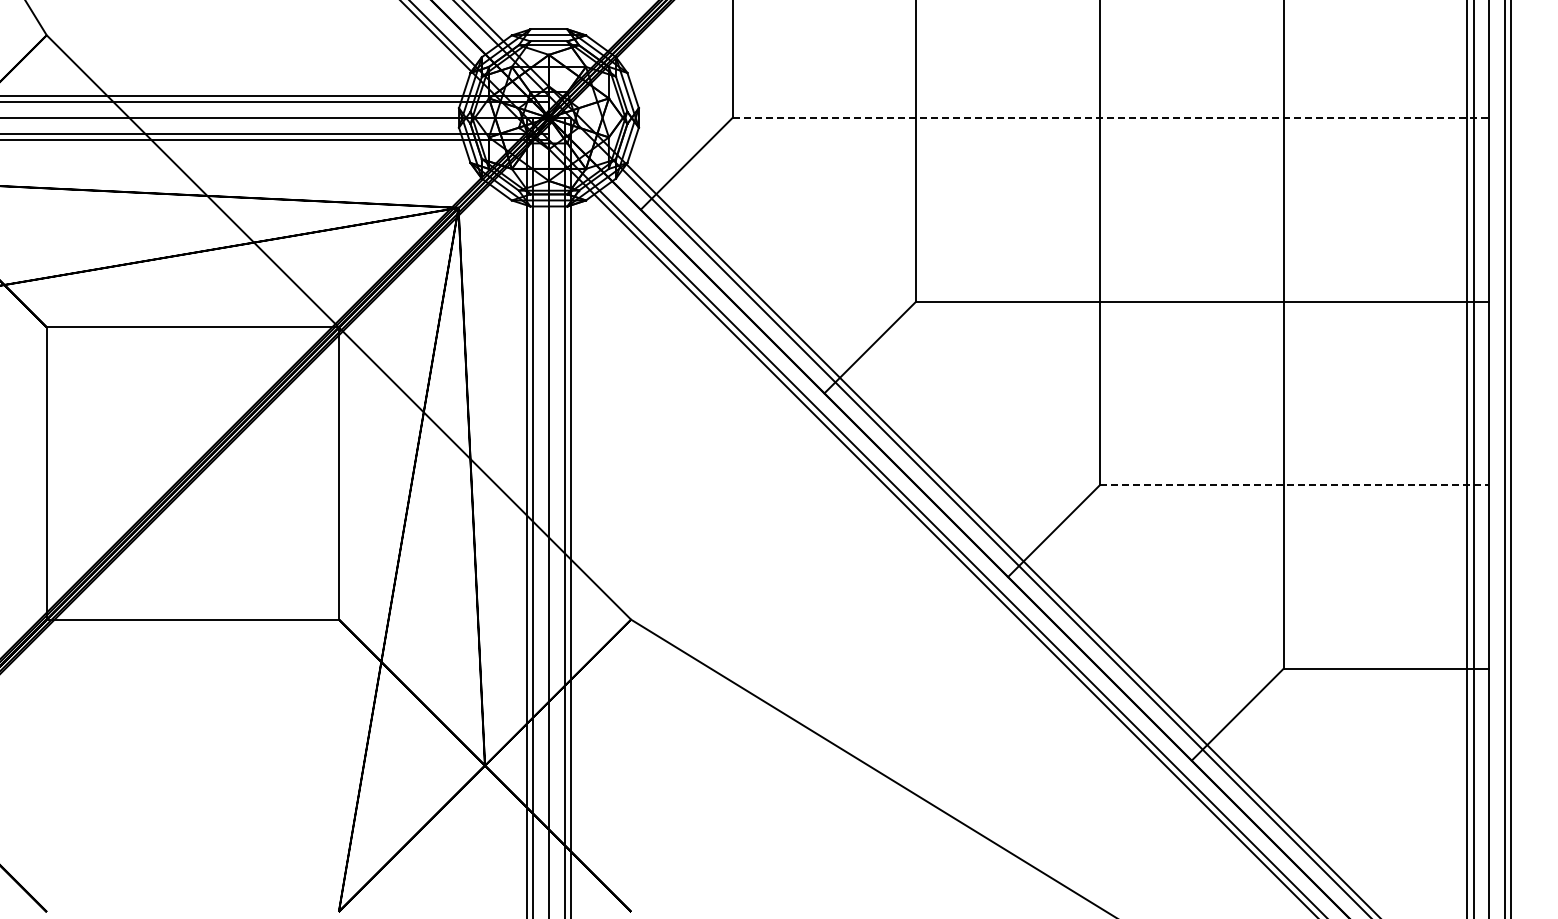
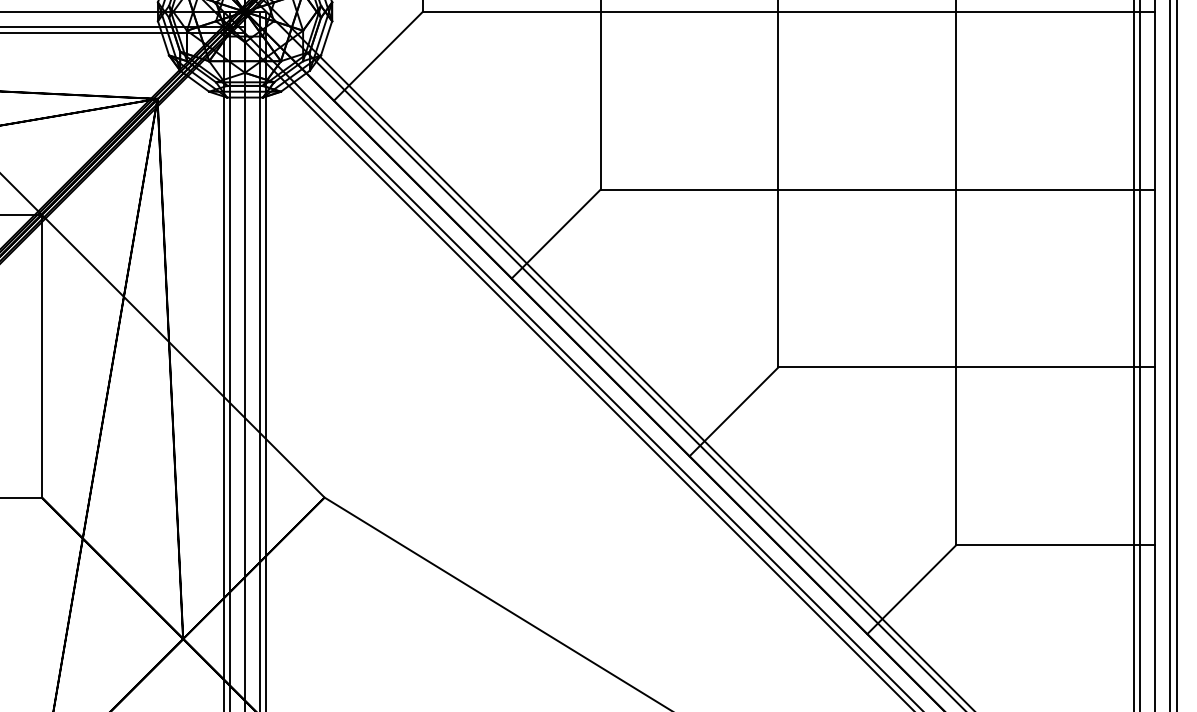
line: (1111, 117) -> (789, 11), dashed -> solid
line: (1294, 485) -> (966, 367), dashed -> solid

